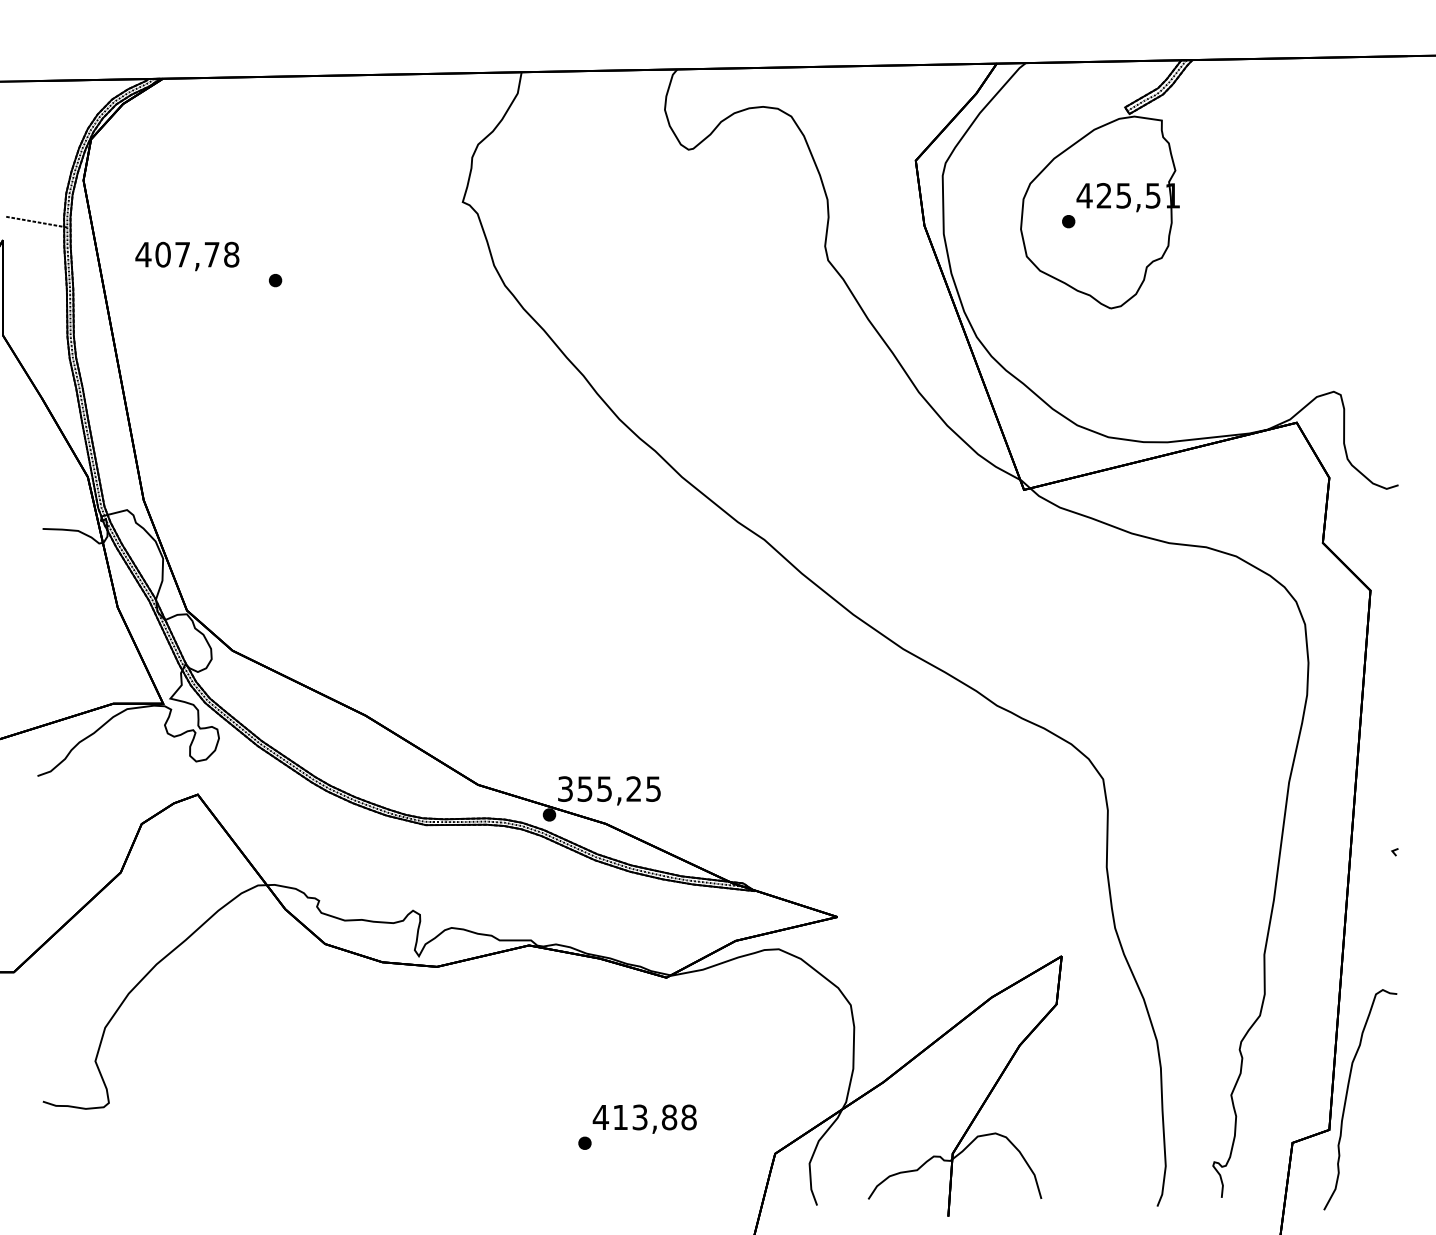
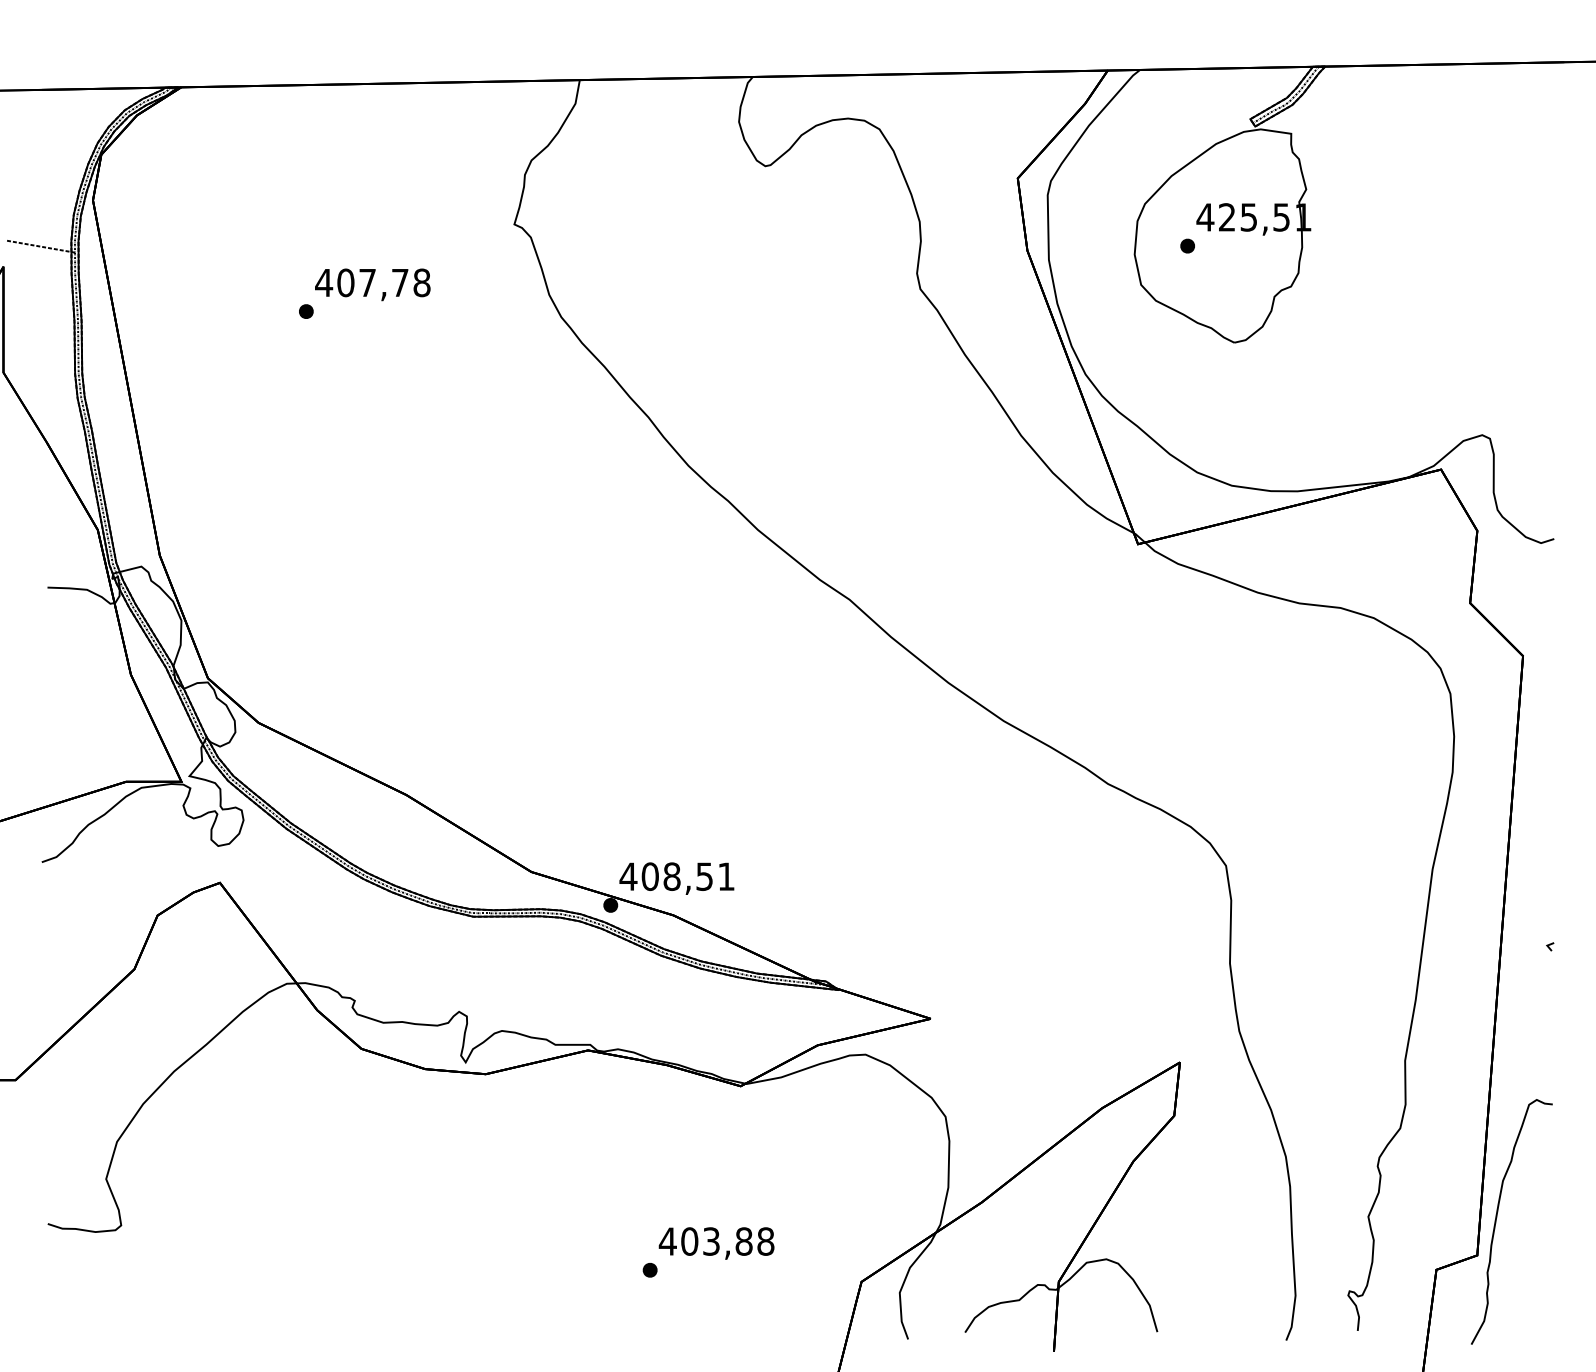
text: (187, 256) -> (372, 284), moved
text: (608, 788) -> (676, 876), 355,25 -> 408,51
text: (620, 1117) -> (689, 1241), 413,88 -> 403,88

